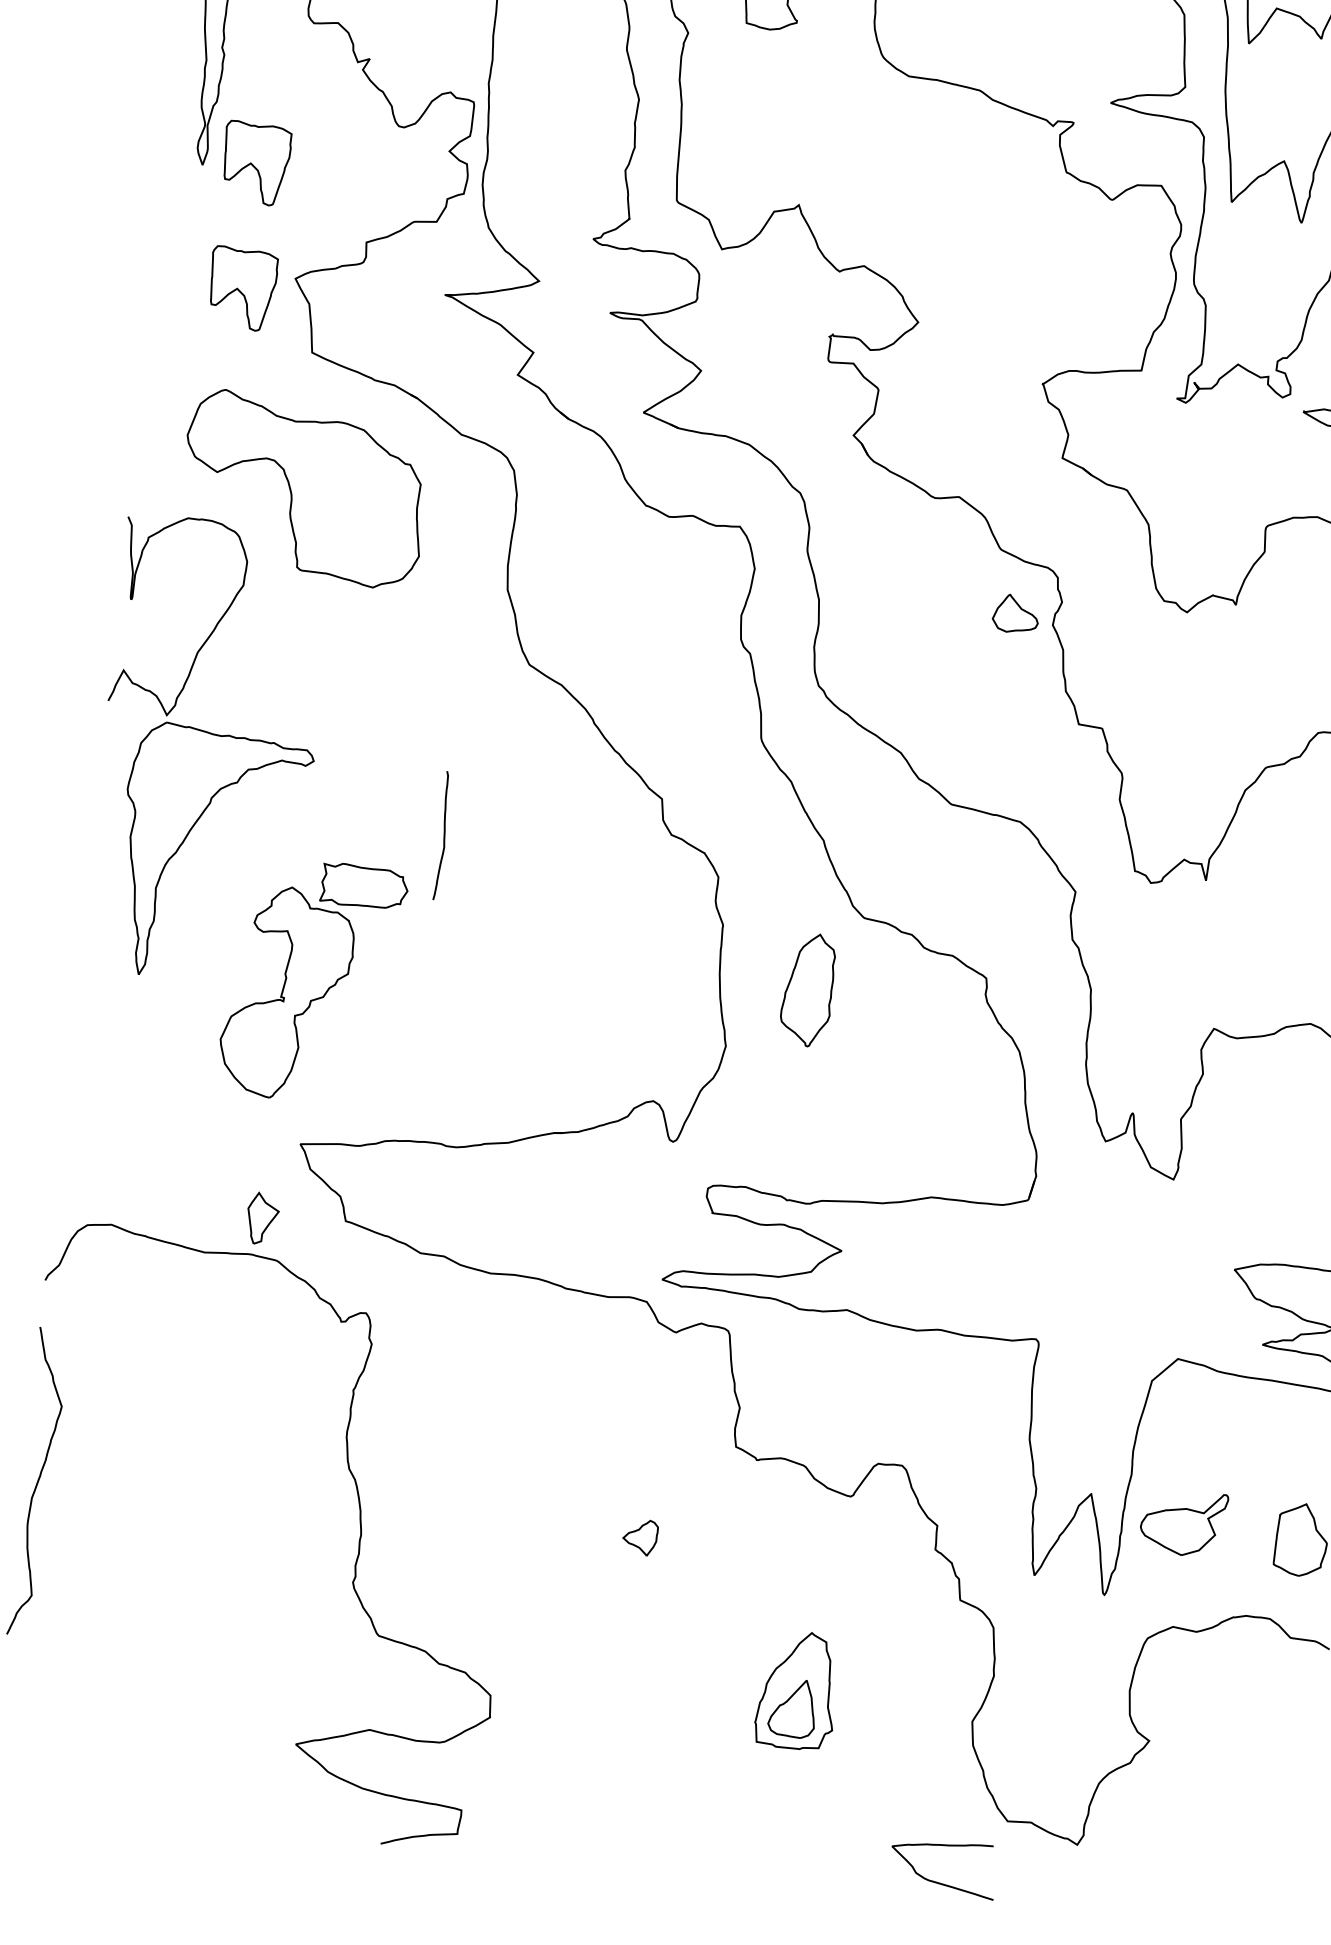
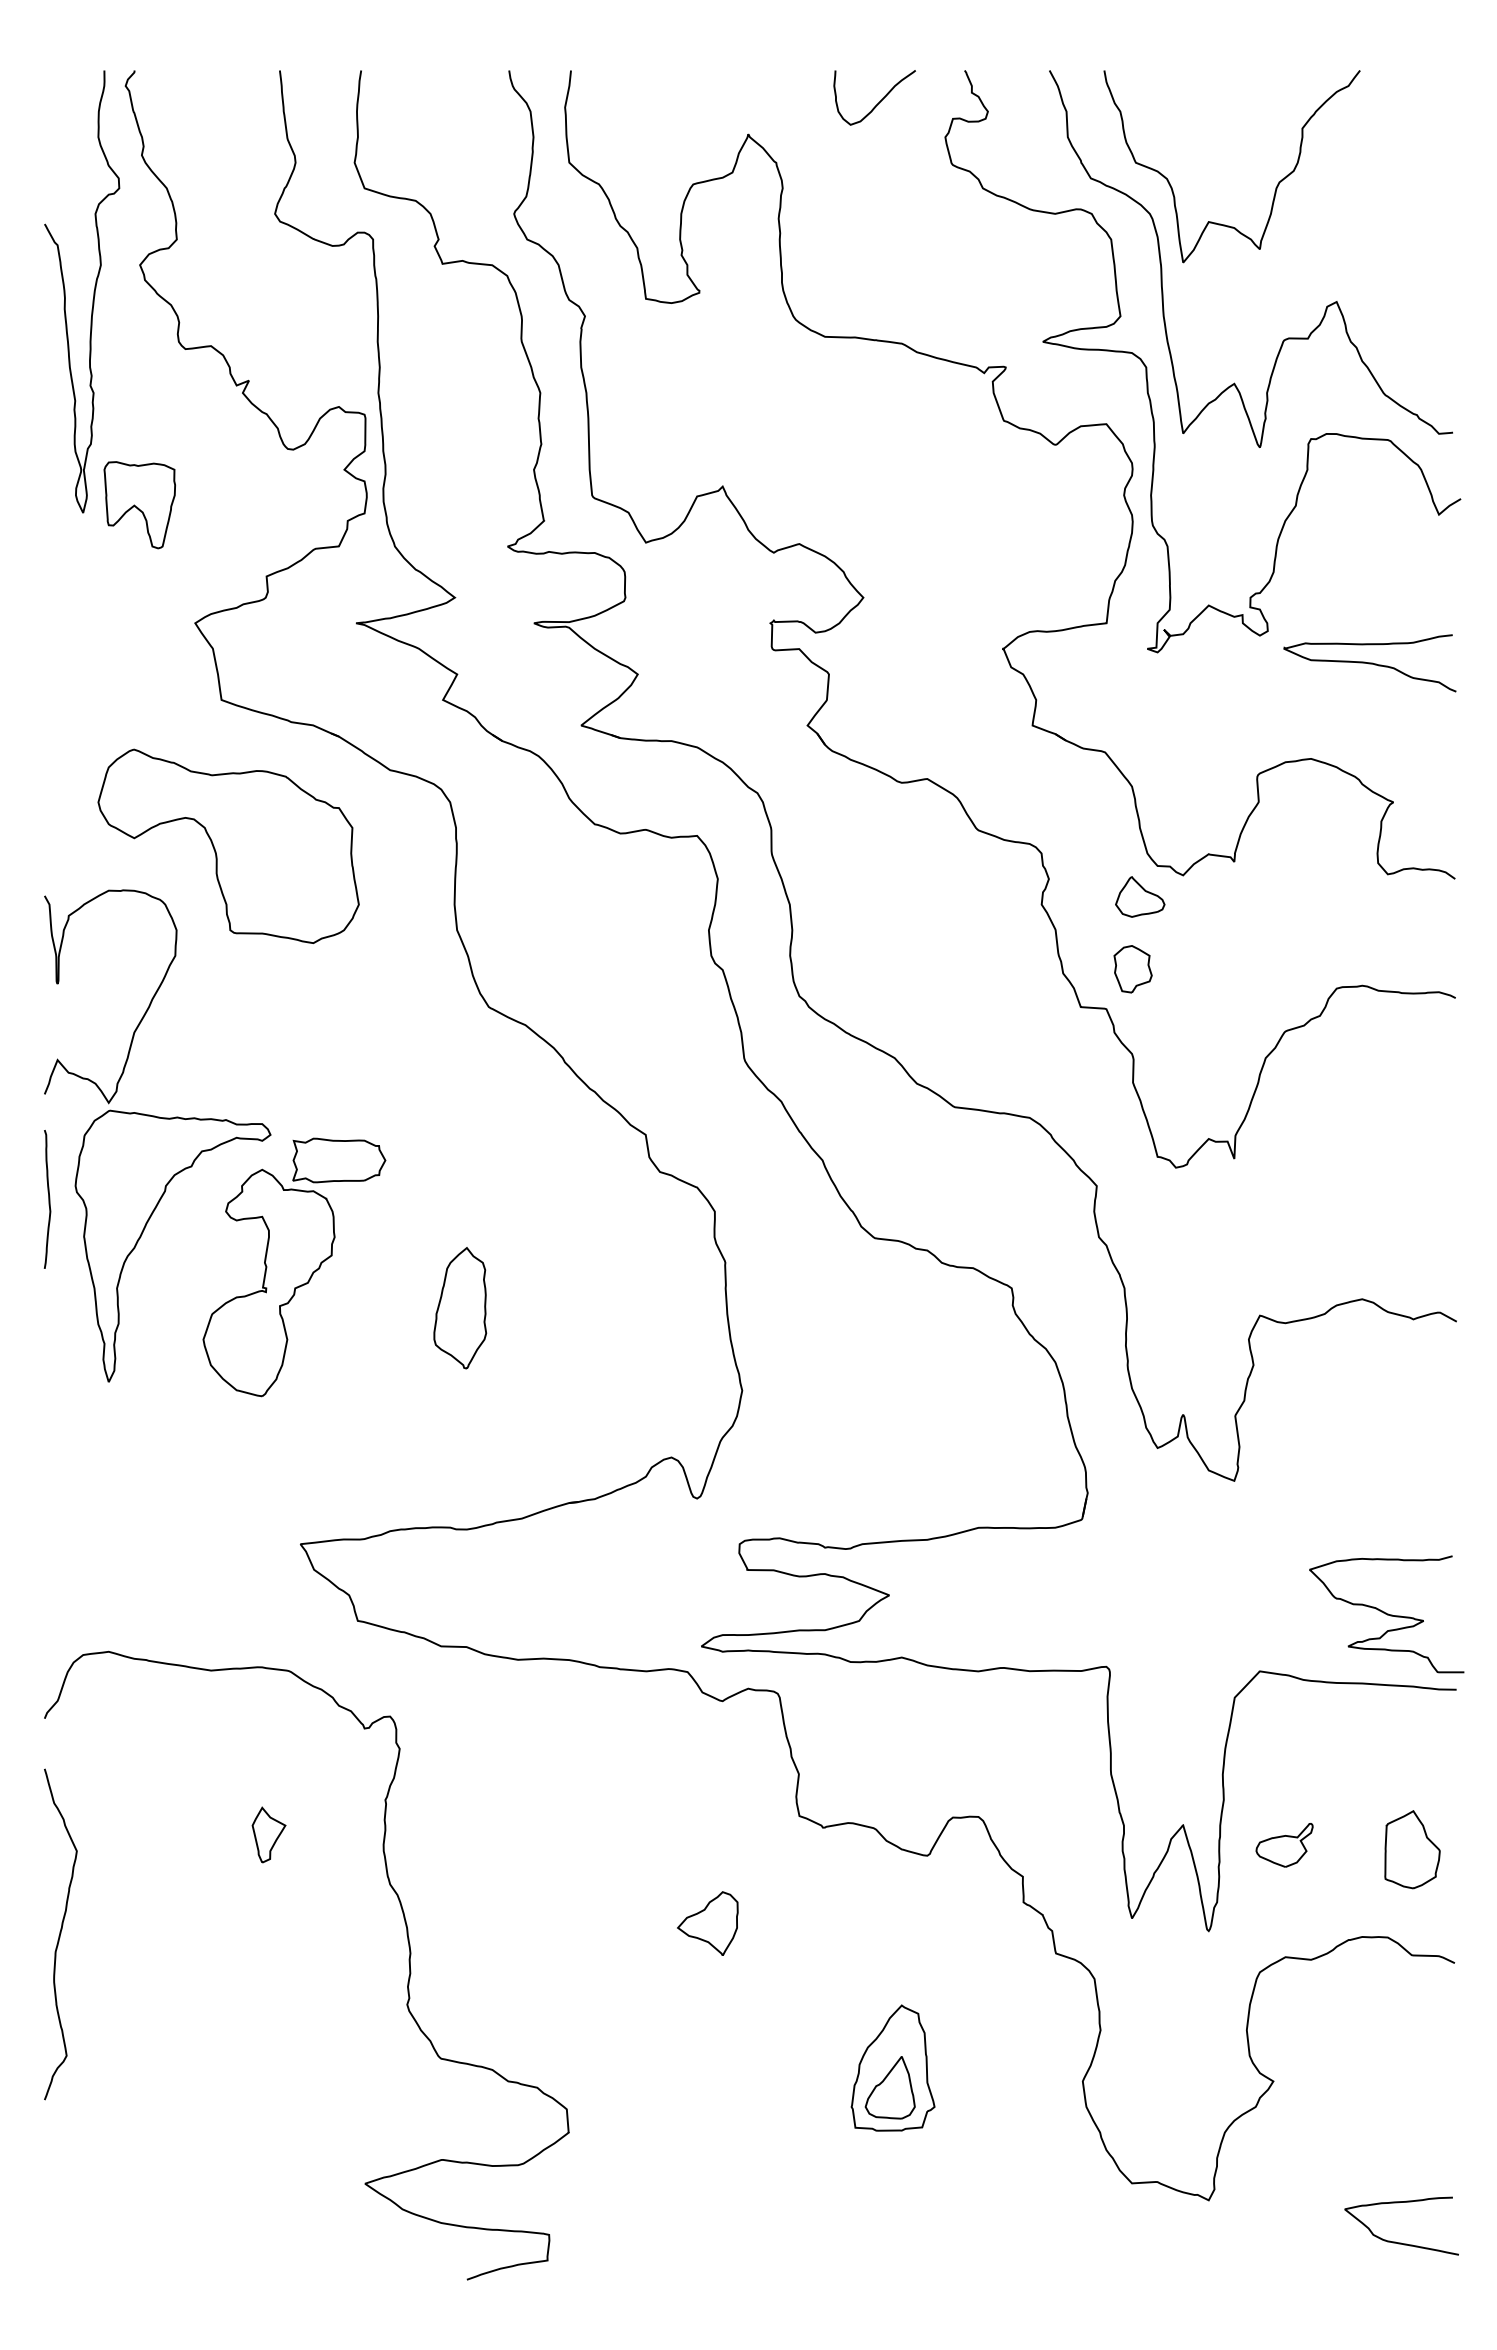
part: (242, 289) -> (139, 640), removed
part: (1016, 613) -> (1140, 896), moved
part: (1130, 694) -> (1132, 969), added
curve: (443, 836) -> (48, 1199), moved
part: (312, 981) -> (294, 1267), moved
part: (808, 990) -> (460, 1308), moved
part: (262, 1218) -> (268, 1834), moved
part: (1183, 1523) -> (1284, 1845), size x0.62
part: (639, 1537) -> (707, 1923), size x1.67
curve: (941, 1882) -> (1401, 2242), moved

